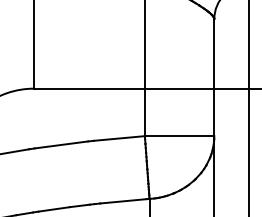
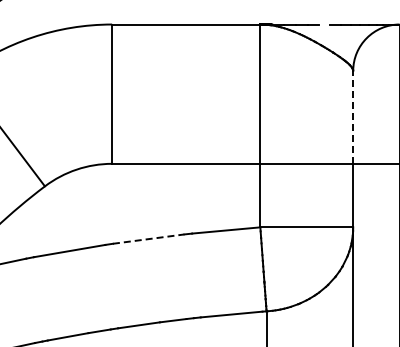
line: (214, 53) -> (353, 116), solid -> dashed
line: (62, 145) -> (149, 239), solid -> dashed

